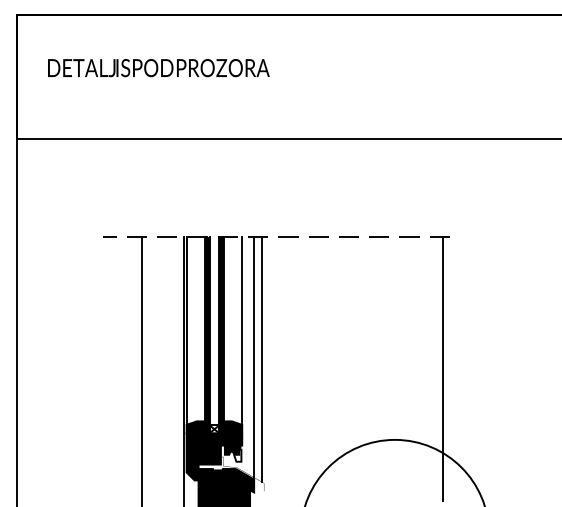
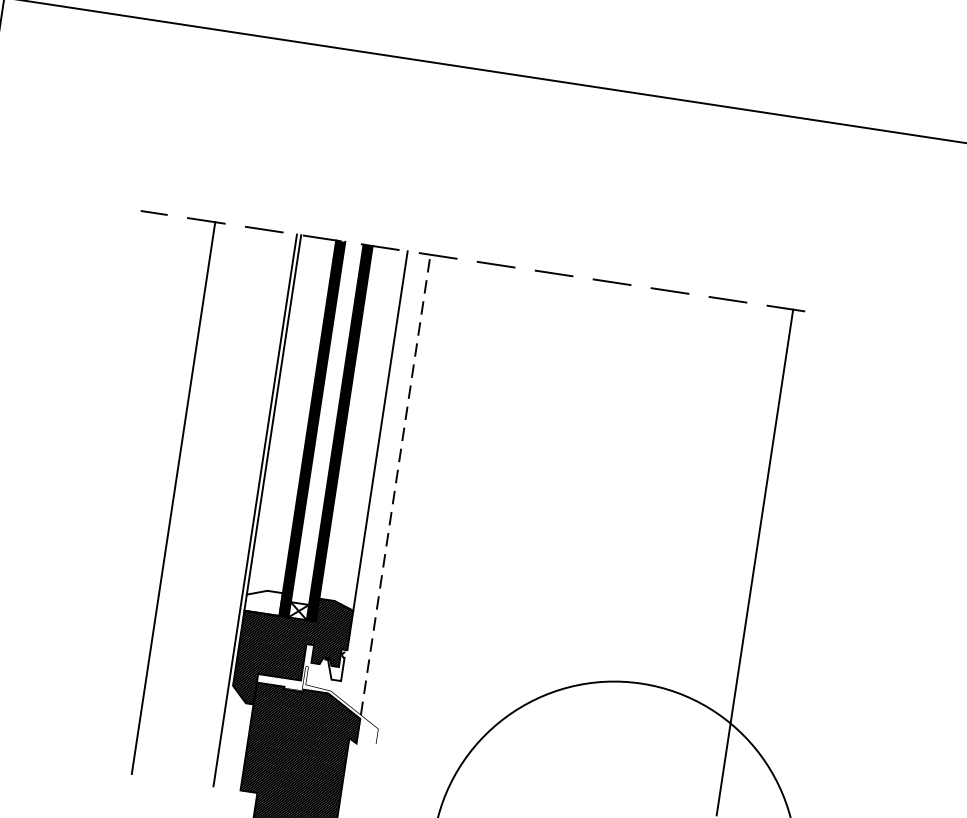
line: (254, 356) -> (396, 483), solid -> dashed
line: (262, 359) -> (411, 491), removed
hatch: (195, 427) -> (263, 602), removed

